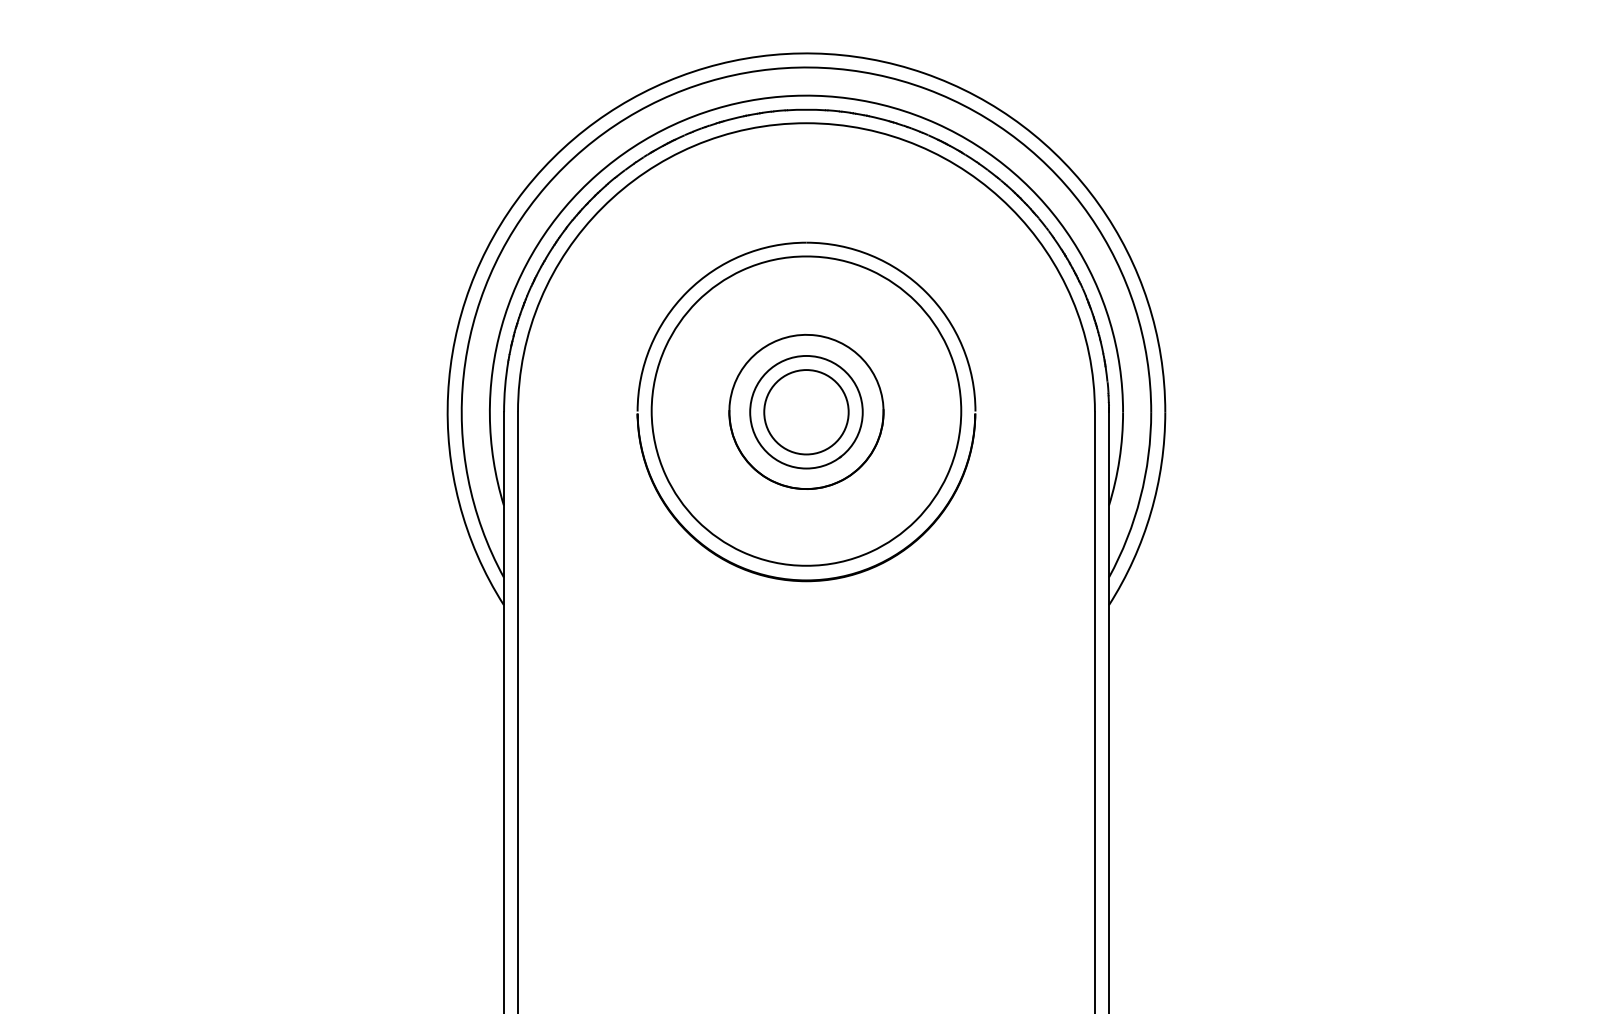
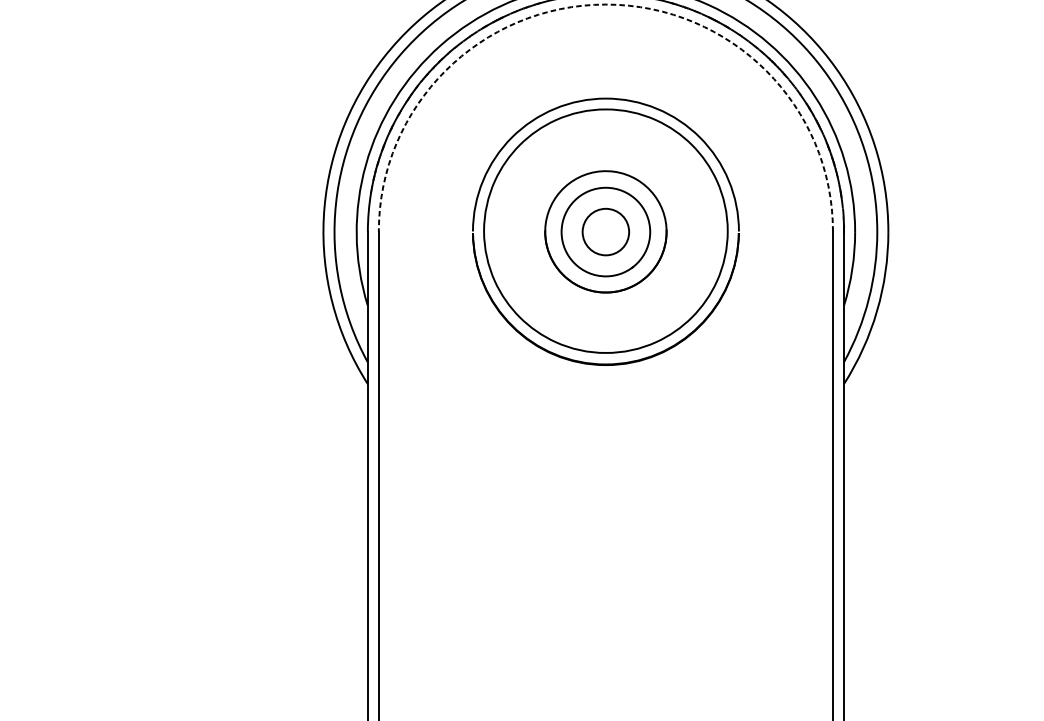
arc: (806, 123) -> (605, 4), solid -> dashed
circle: (806, 412) -> (605, 232), size x0.7

